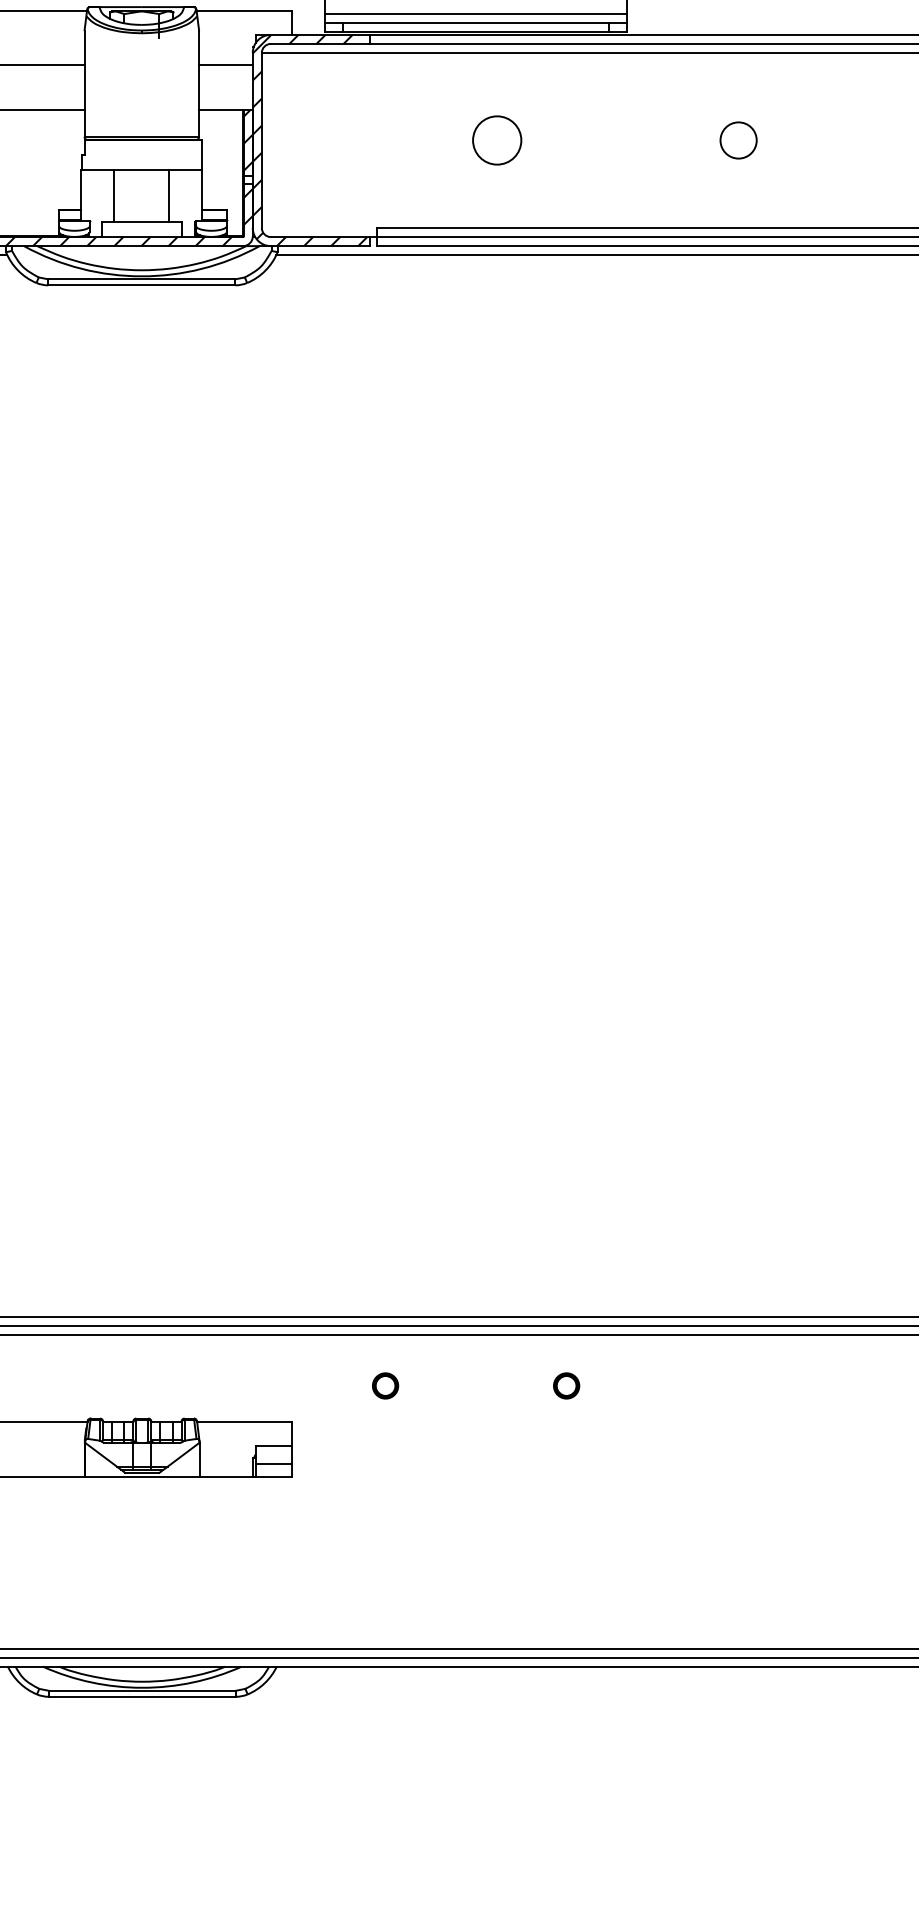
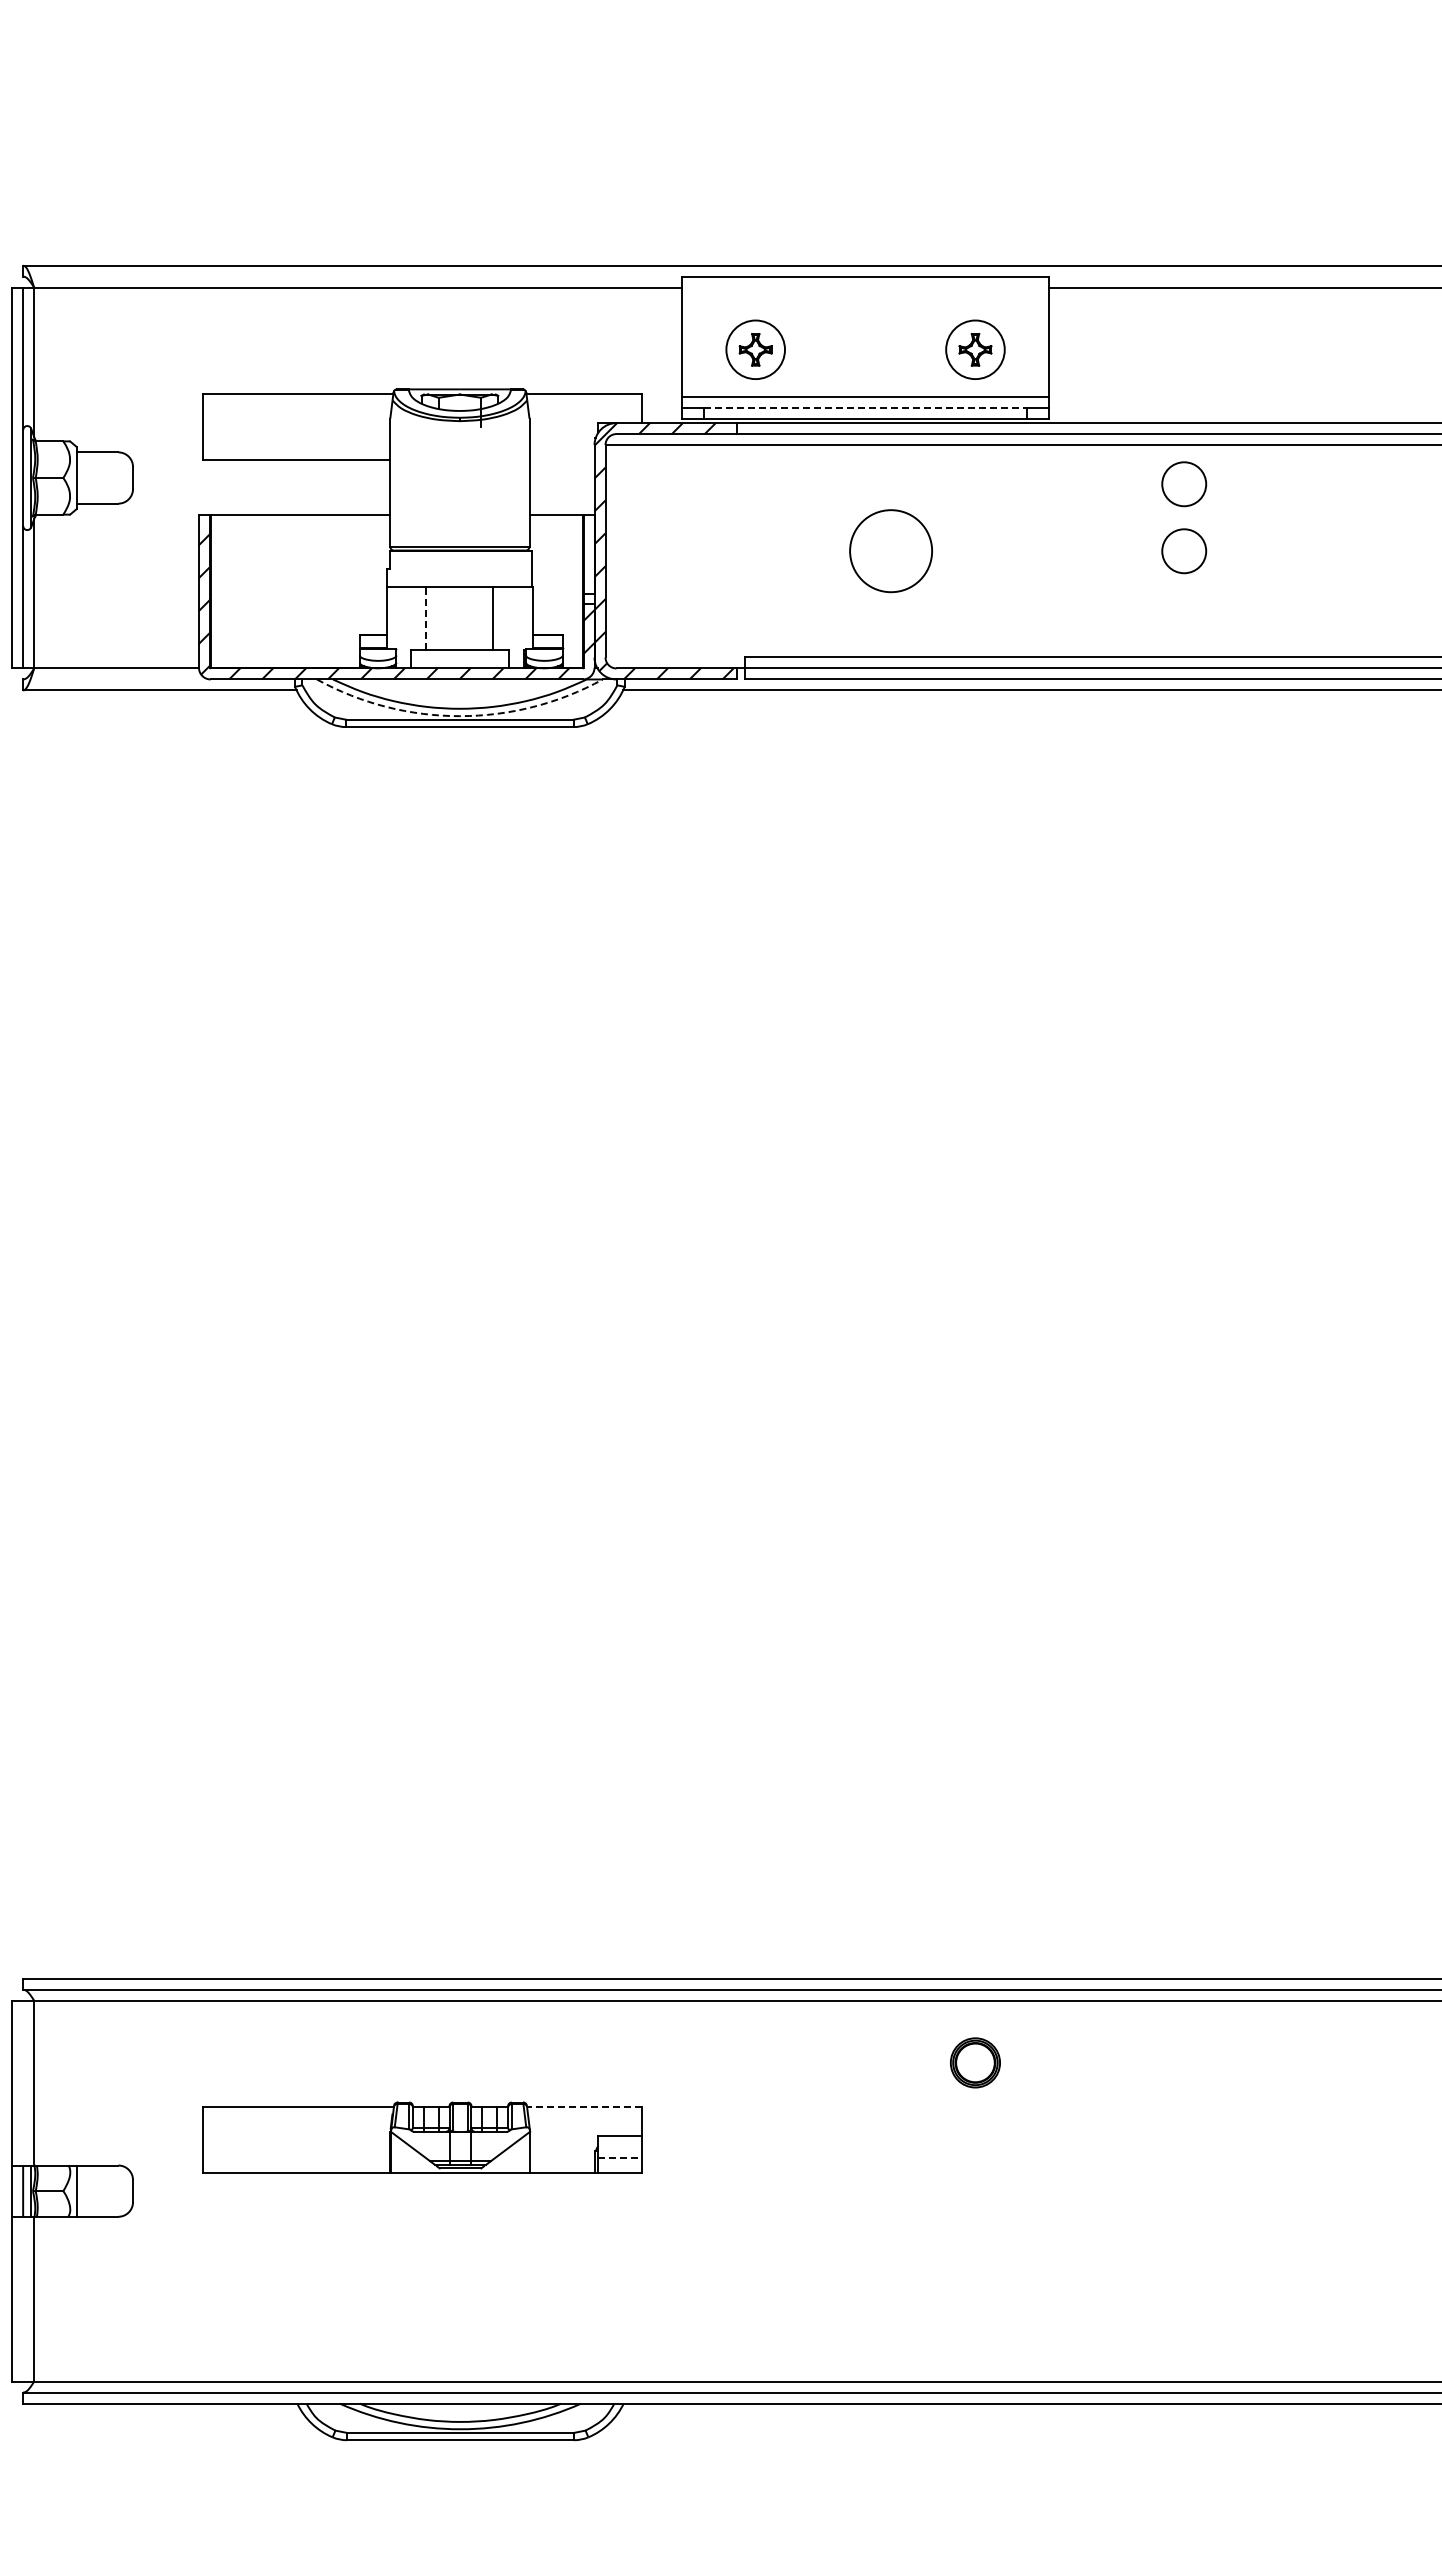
line: (476, 22) -> (866, 408), solid -> dashed
line: (225, 64) -> (561, 459), removed
circle: (738, 85) -> (1184, 484), added
hatch: (247, 140) -> (588, 551), removed
circle: (497, 140) -> (891, 551), size x1.4
line: (114, 195) -> (426, 618), solid -> dashed
arc: (141, 276) -> (459, 716), solid -> dashed
part: (385, 1385) -> (755, 2062), removed
part: (566, 1385) -> (975, 2062), size x1.6
line: (244, 1421) -> (584, 2106), solid -> dashed
line: (274, 1464) -> (620, 2158), solid -> dashed

